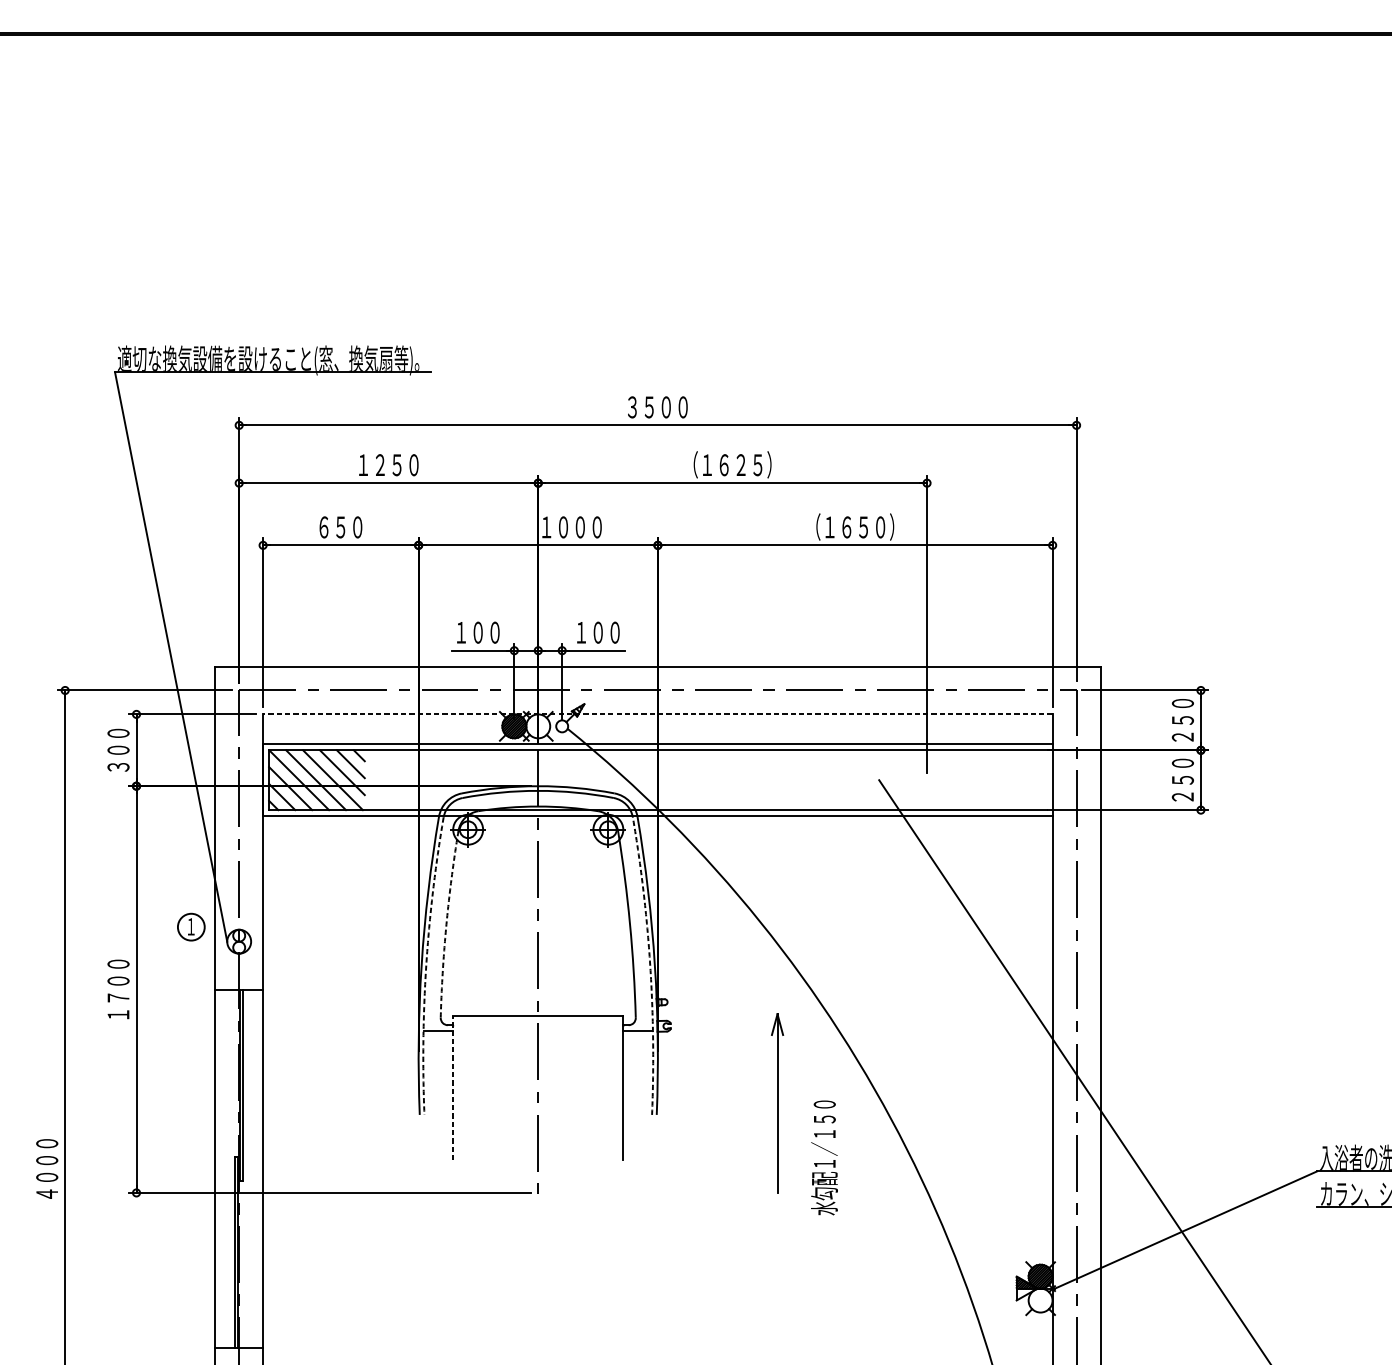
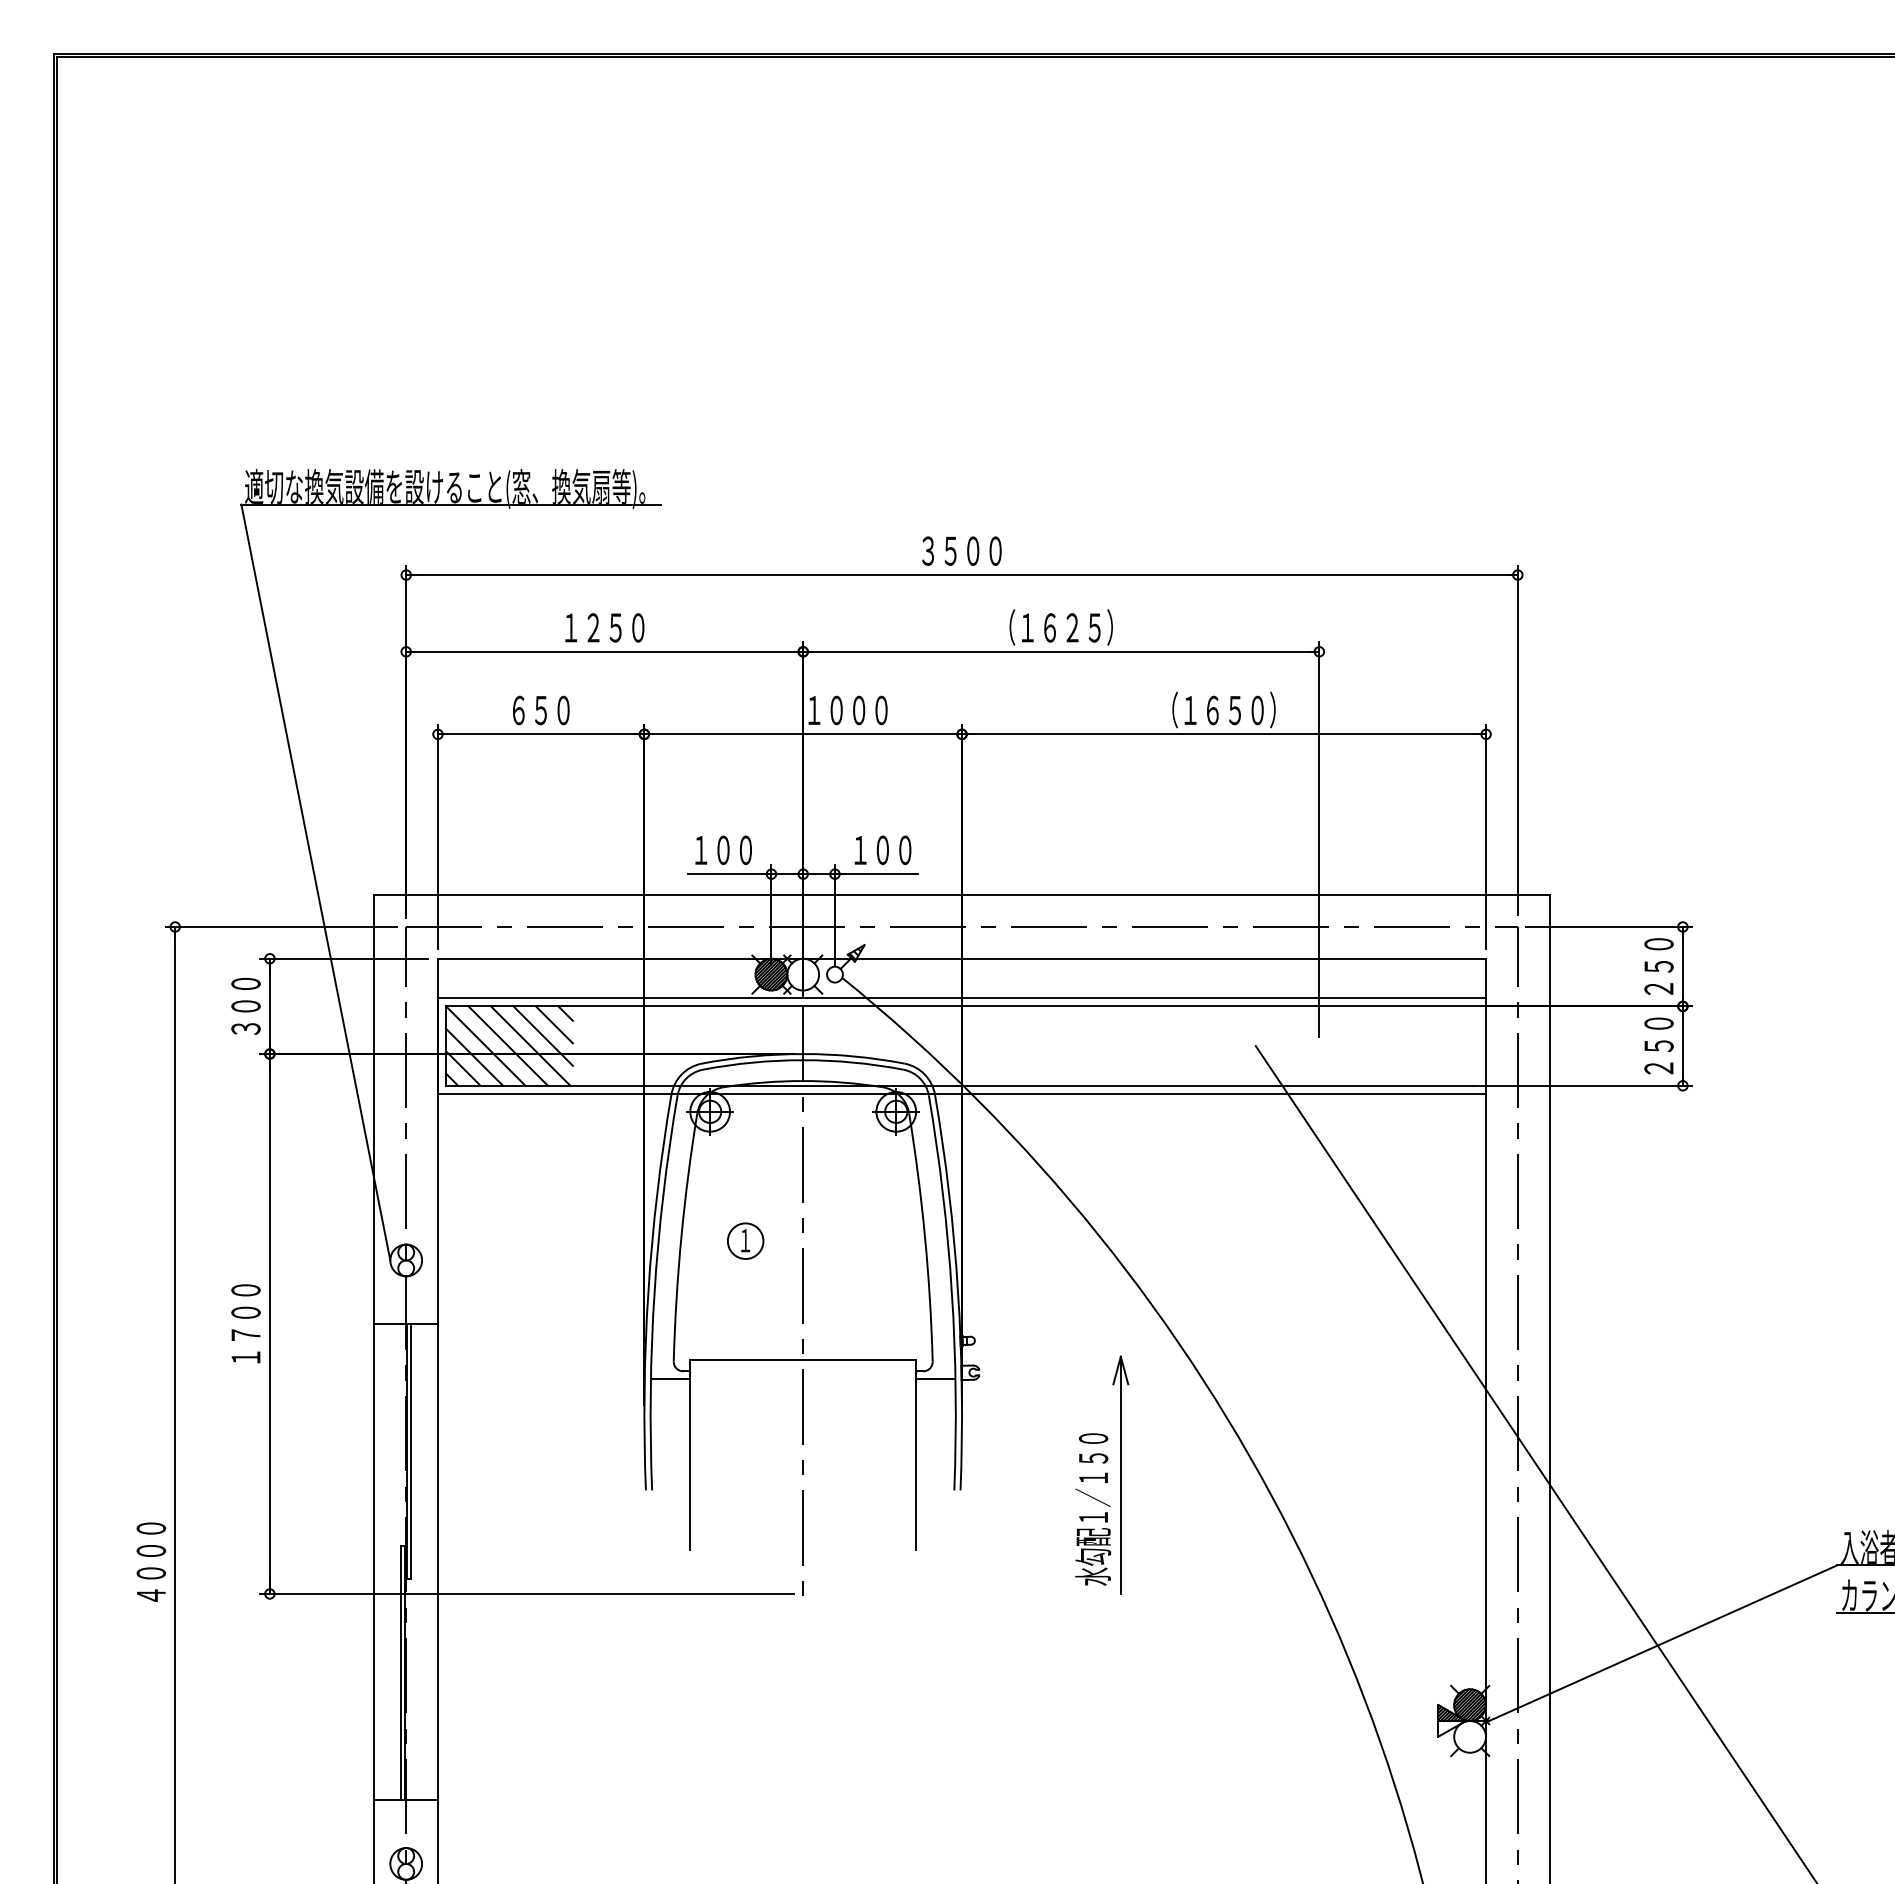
line: (657, 714) -> (961, 958), dashed -> solid
arc: (446, 924) -> (681, 1237), dashed -> solid
part: (191, 926) -> (745, 1240), moved
arc: (426, 965) -> (654, 1292), dashed -> solid
arc: (649, 965) -> (951, 1292), dashed -> solid
line: (453, 1087) -> (690, 1454), dashed -> solid
text: (824, 1157) -> (1093, 1509), moved

